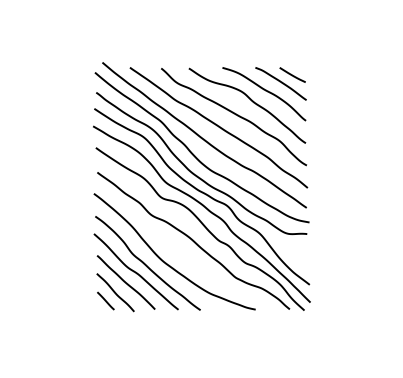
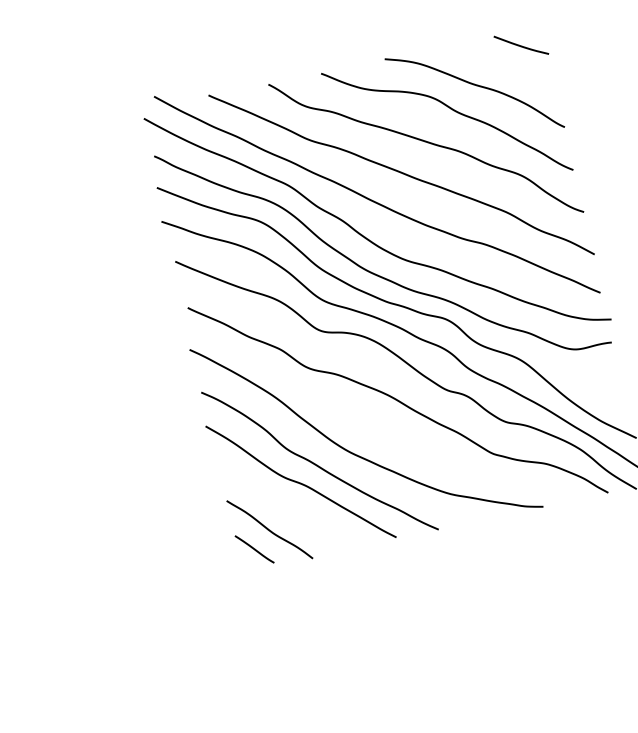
curve: (280, 82) -> (501, 64), removed
line: (125, 282) -> (284, 506), removed

